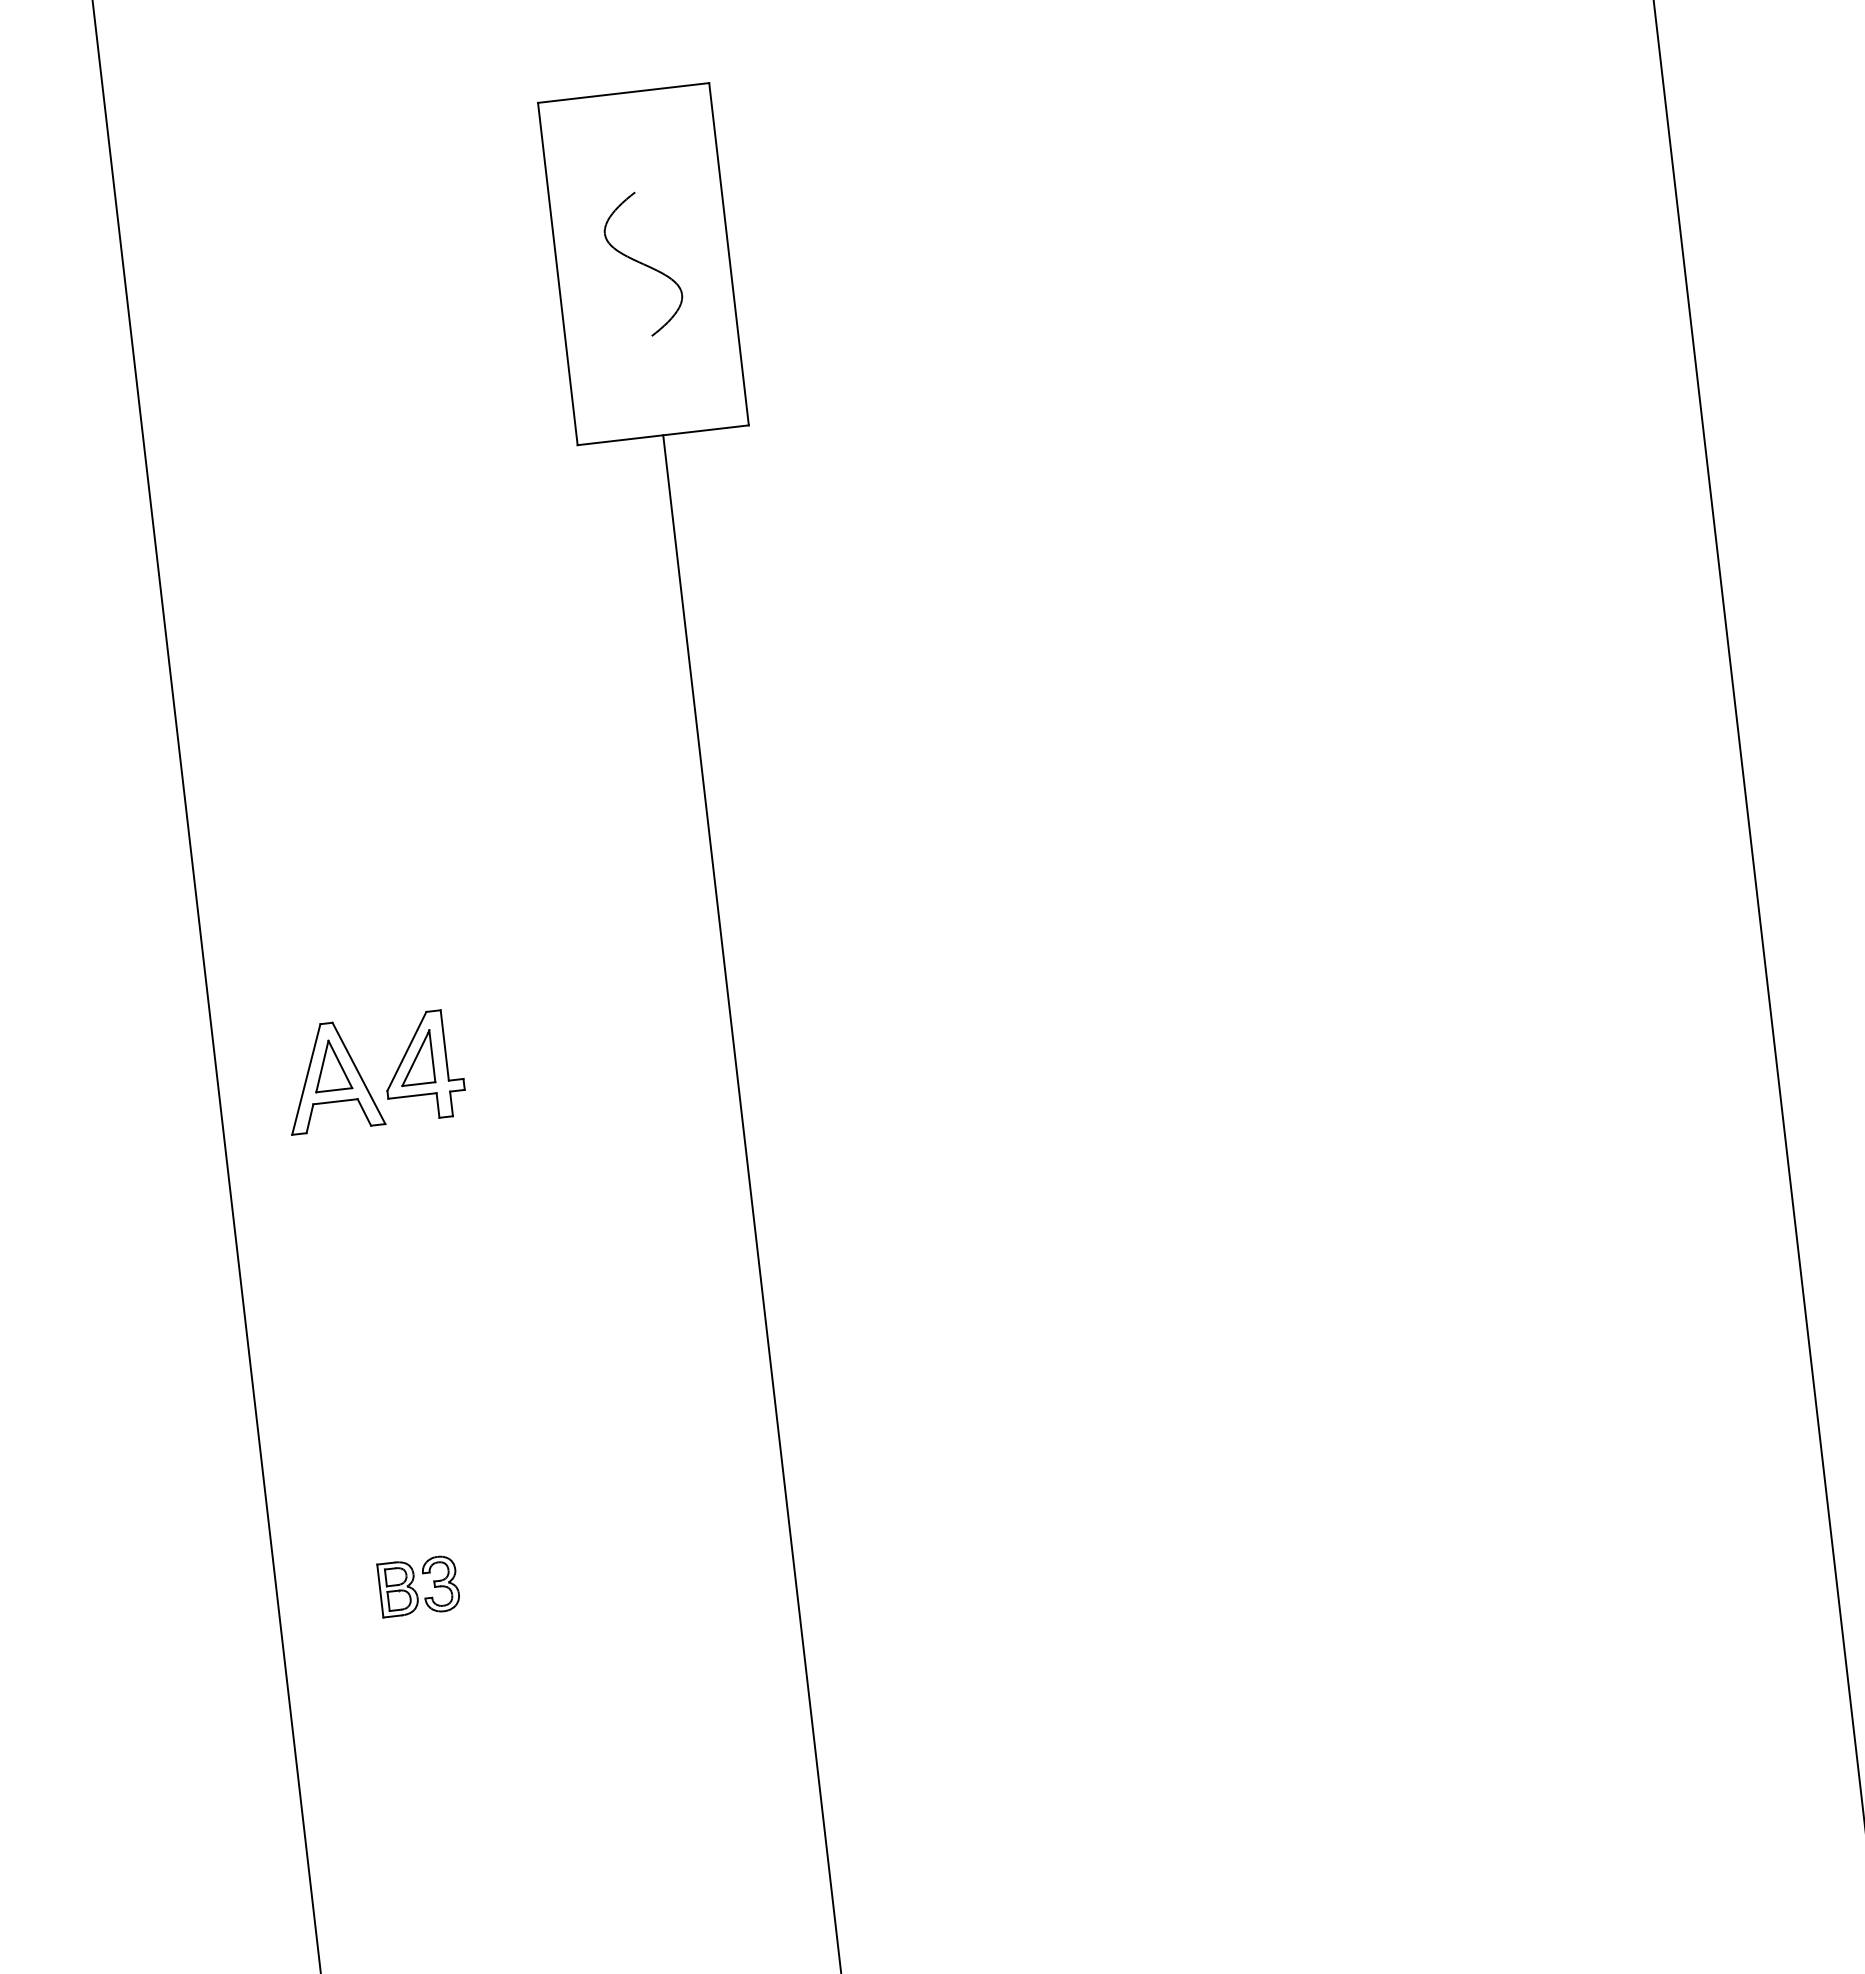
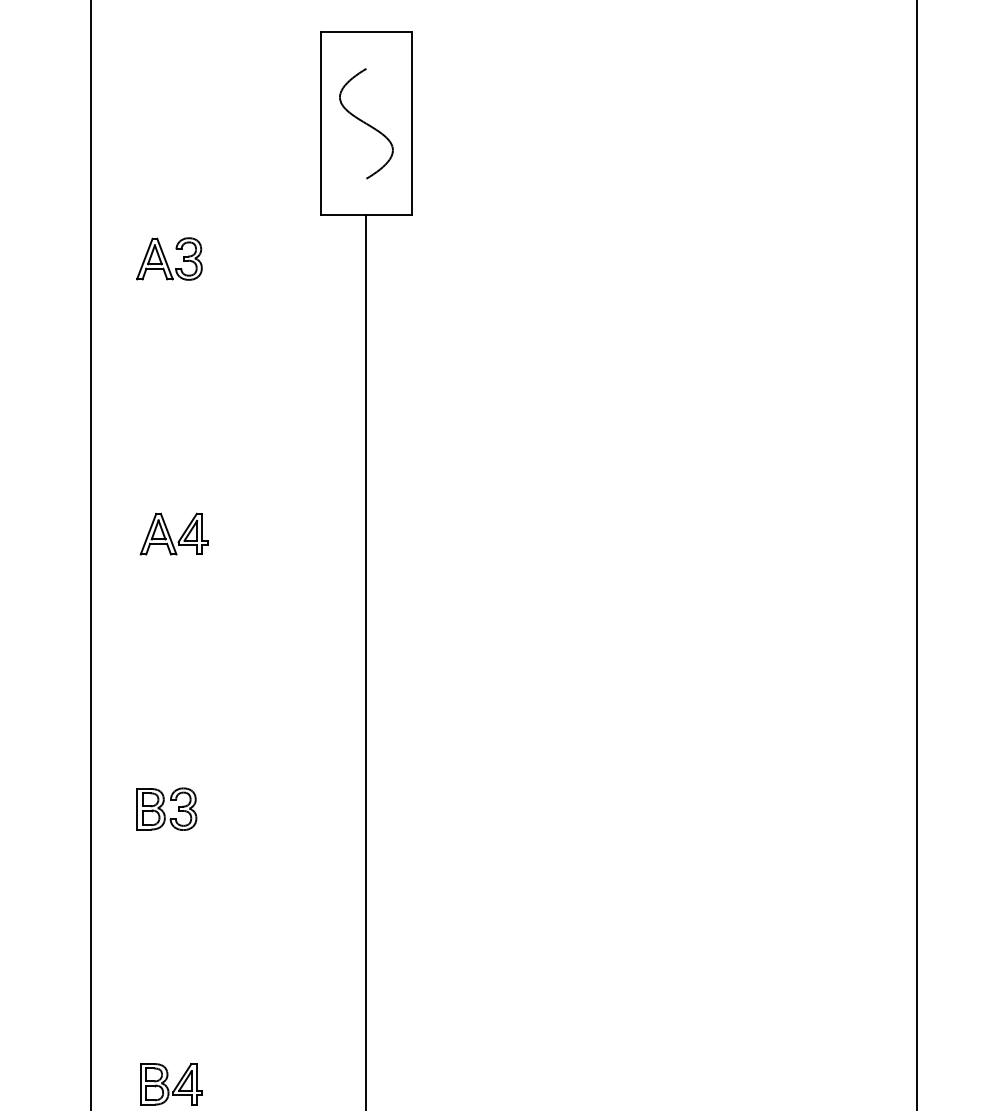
part: (643, 263) -> (366, 123), size x1.43
part: (304, 558) -> (169, 258), added
part: (371, 1070) -> (173, 533), size x0.71
part: (418, 1585) -> (166, 808), size x1.43

